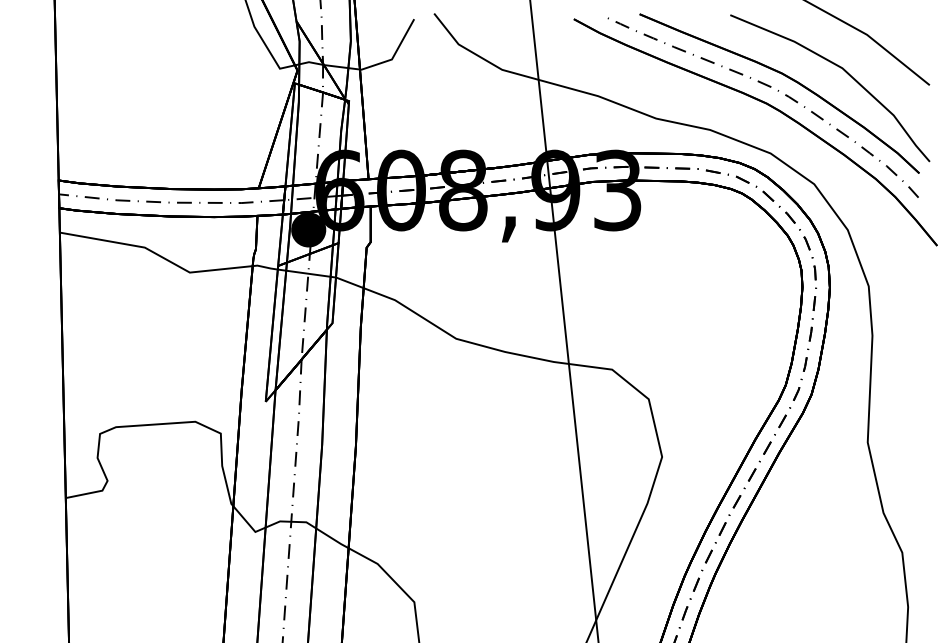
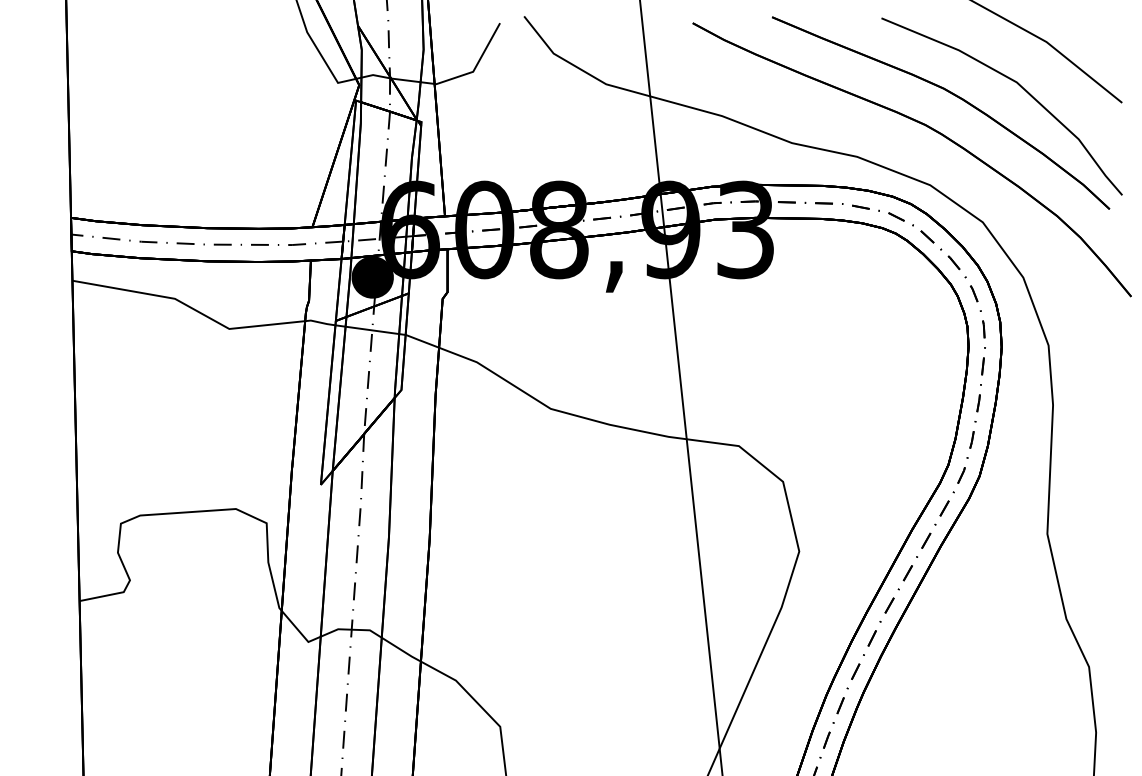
curve: (769, 87) -> (928, 105), removed

